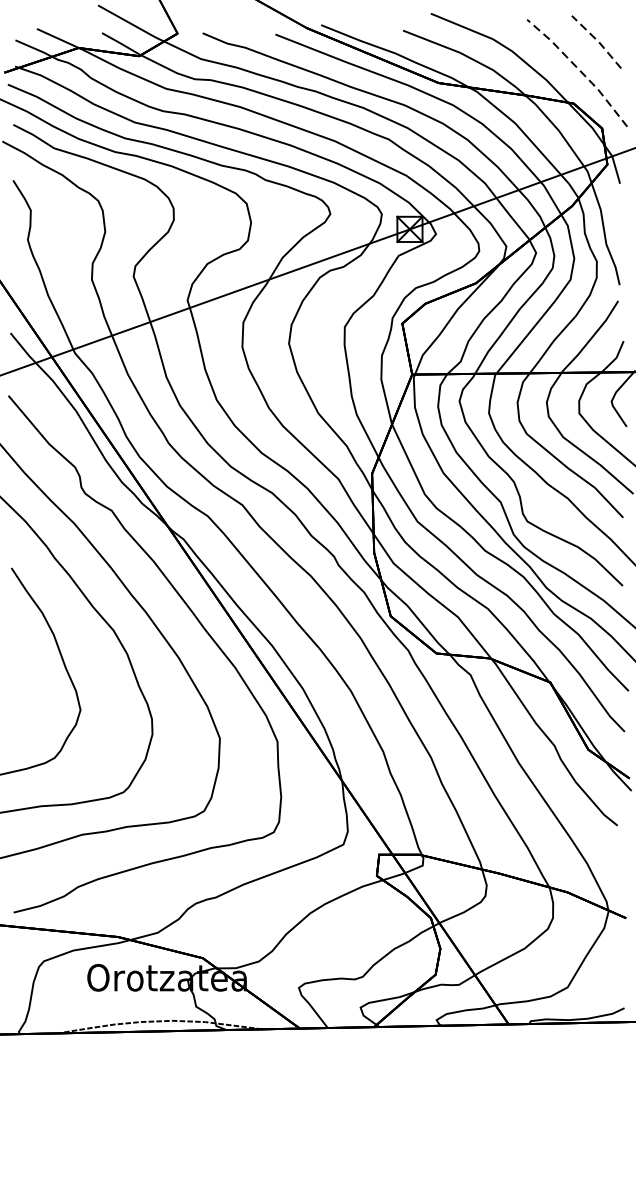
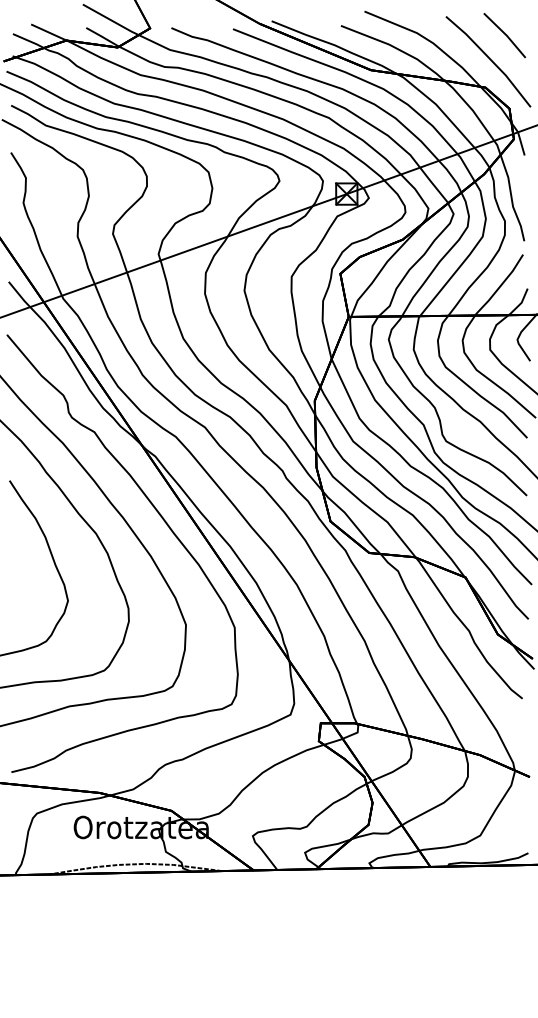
line: (597, 40) -> (505, 34), dashed -> solid
line: (579, 70) -> (490, 59), dashed -> solid

